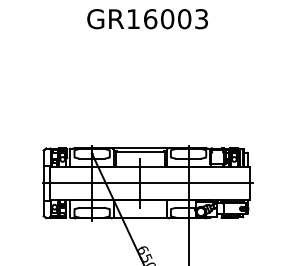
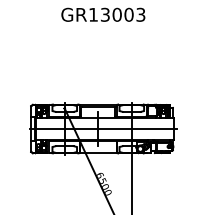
text: (150, 18) -> (105, 14), GR16003 -> GR13003

